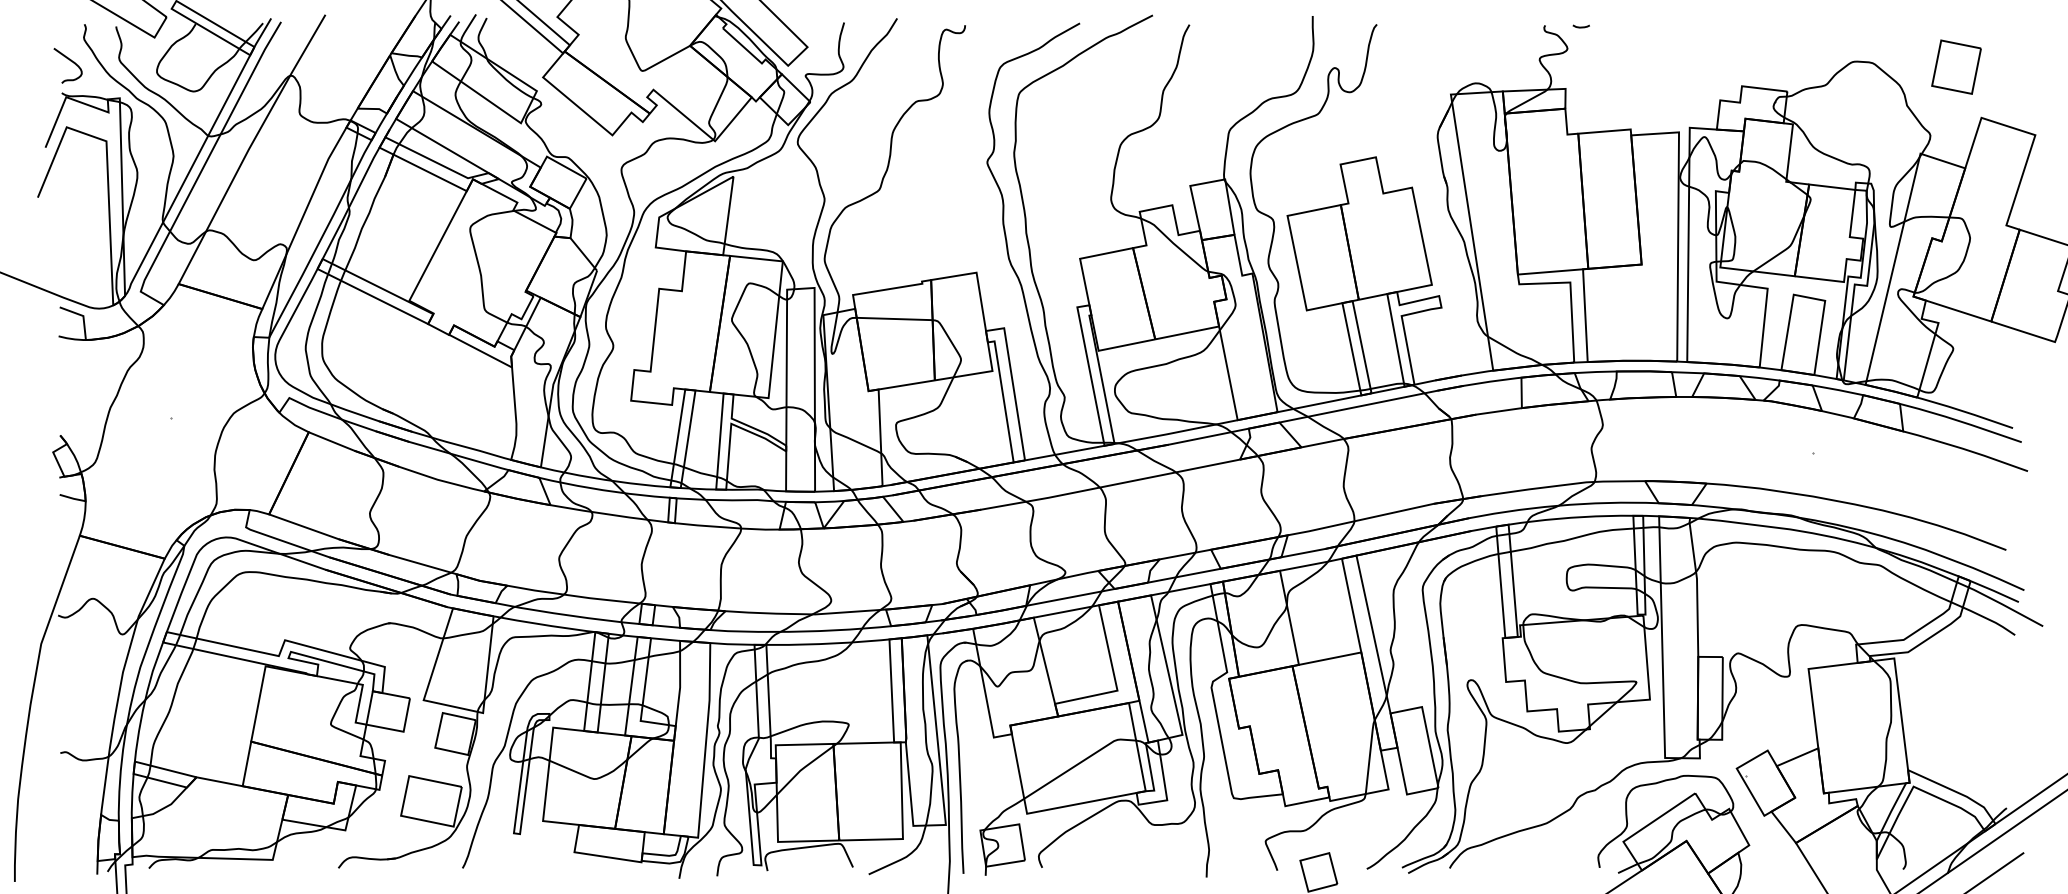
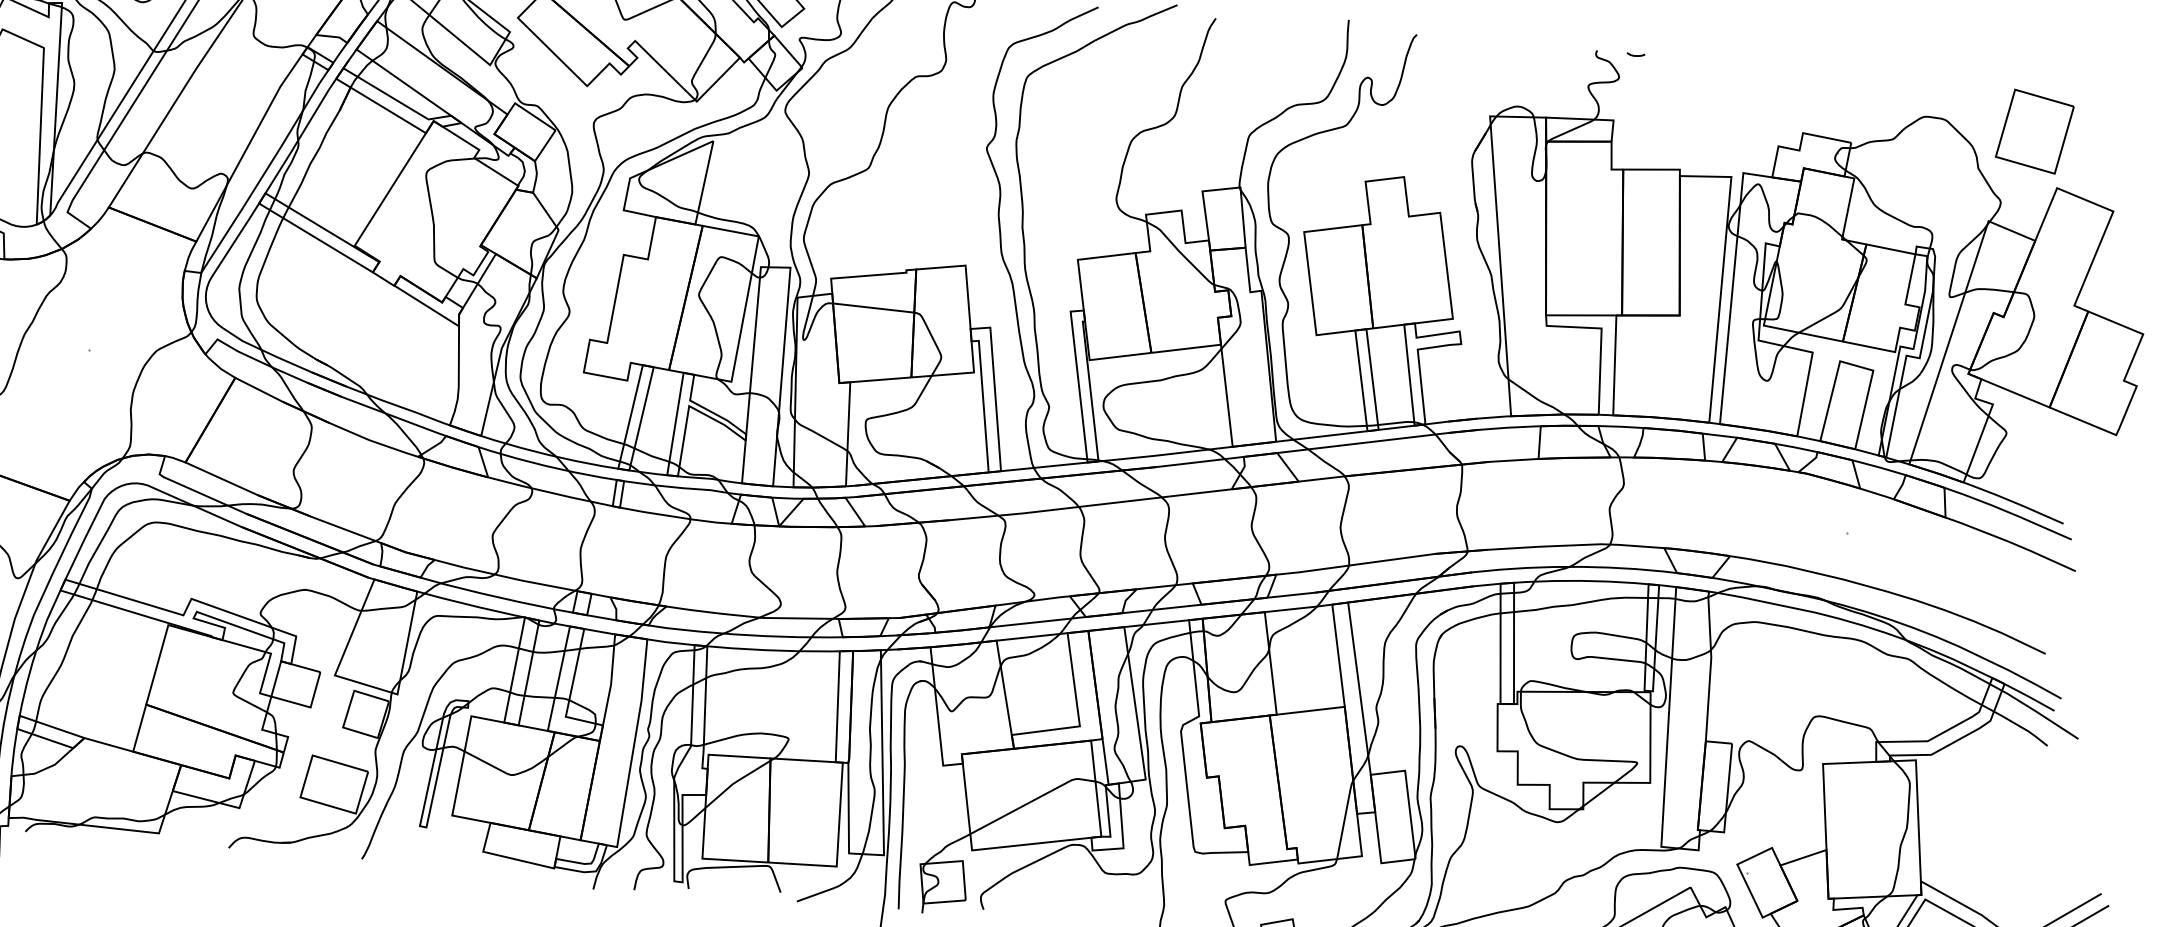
part: (1956, 66) -> (2034, 130), size x1.4

